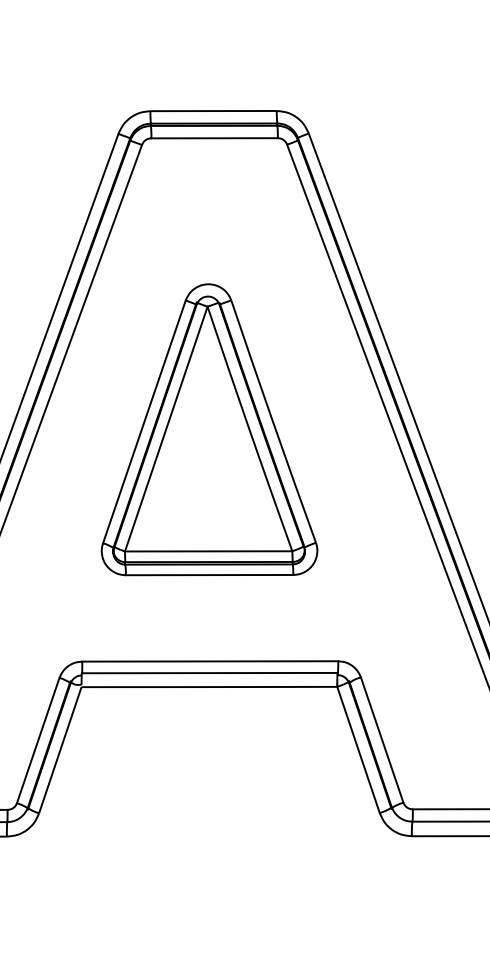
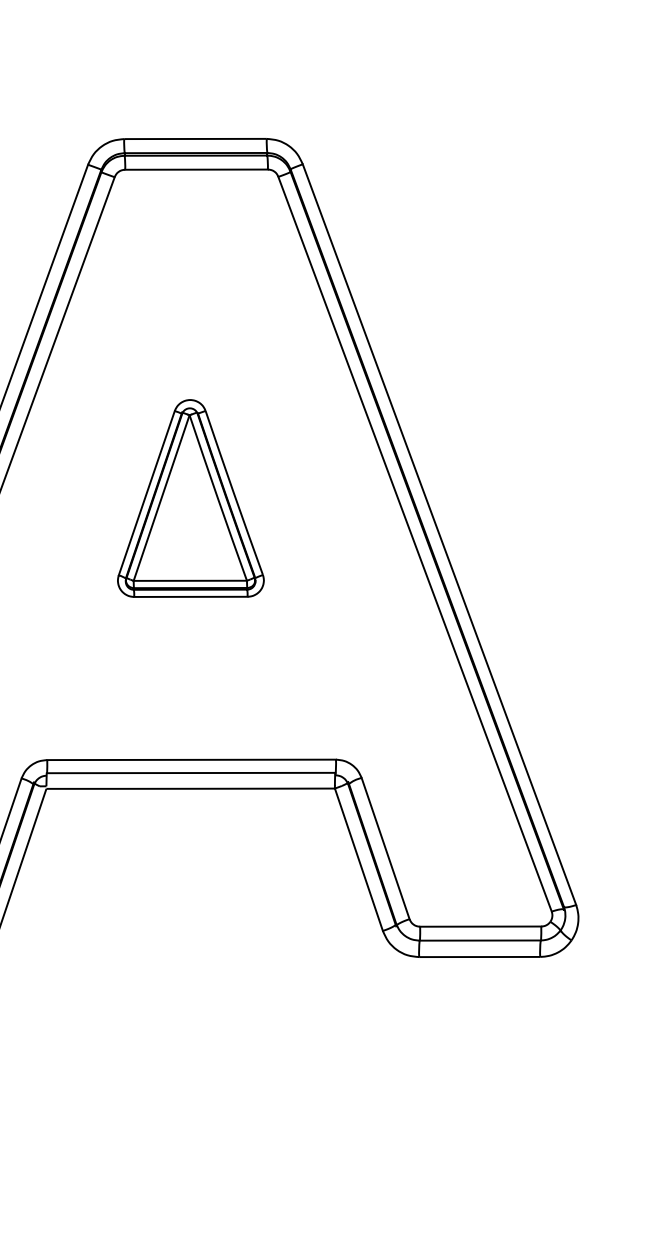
part: (209, 429) -> (190, 498), size x0.6

